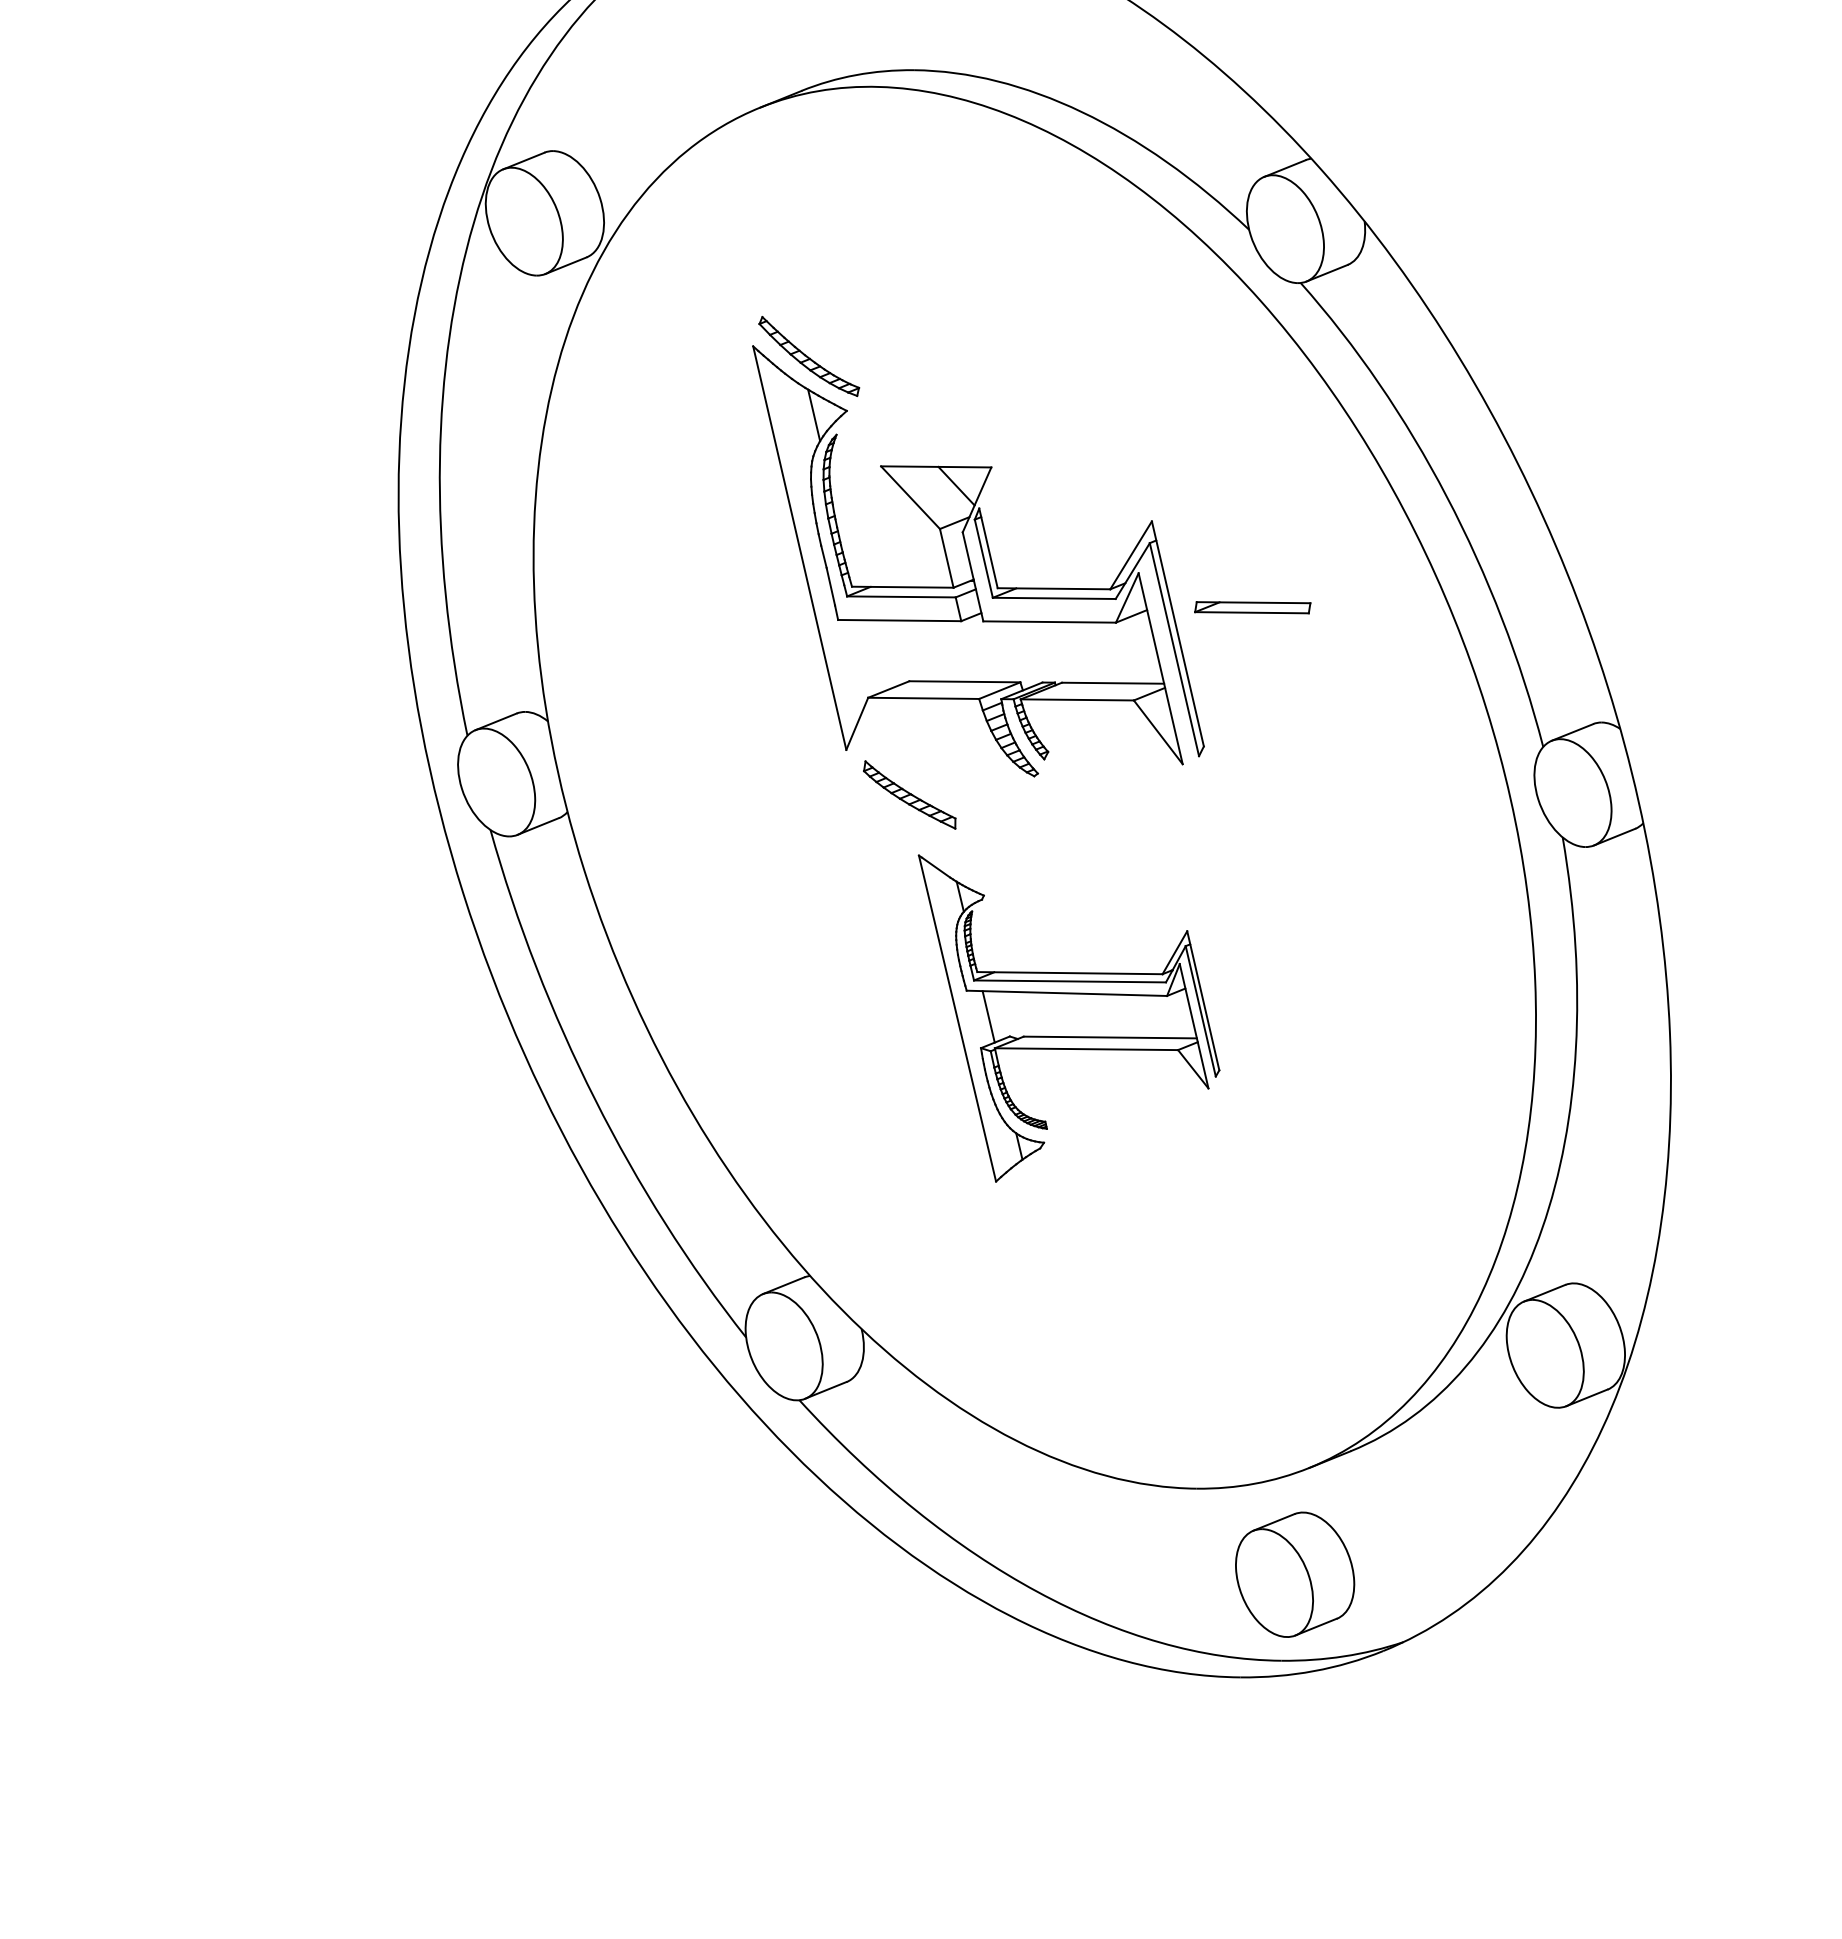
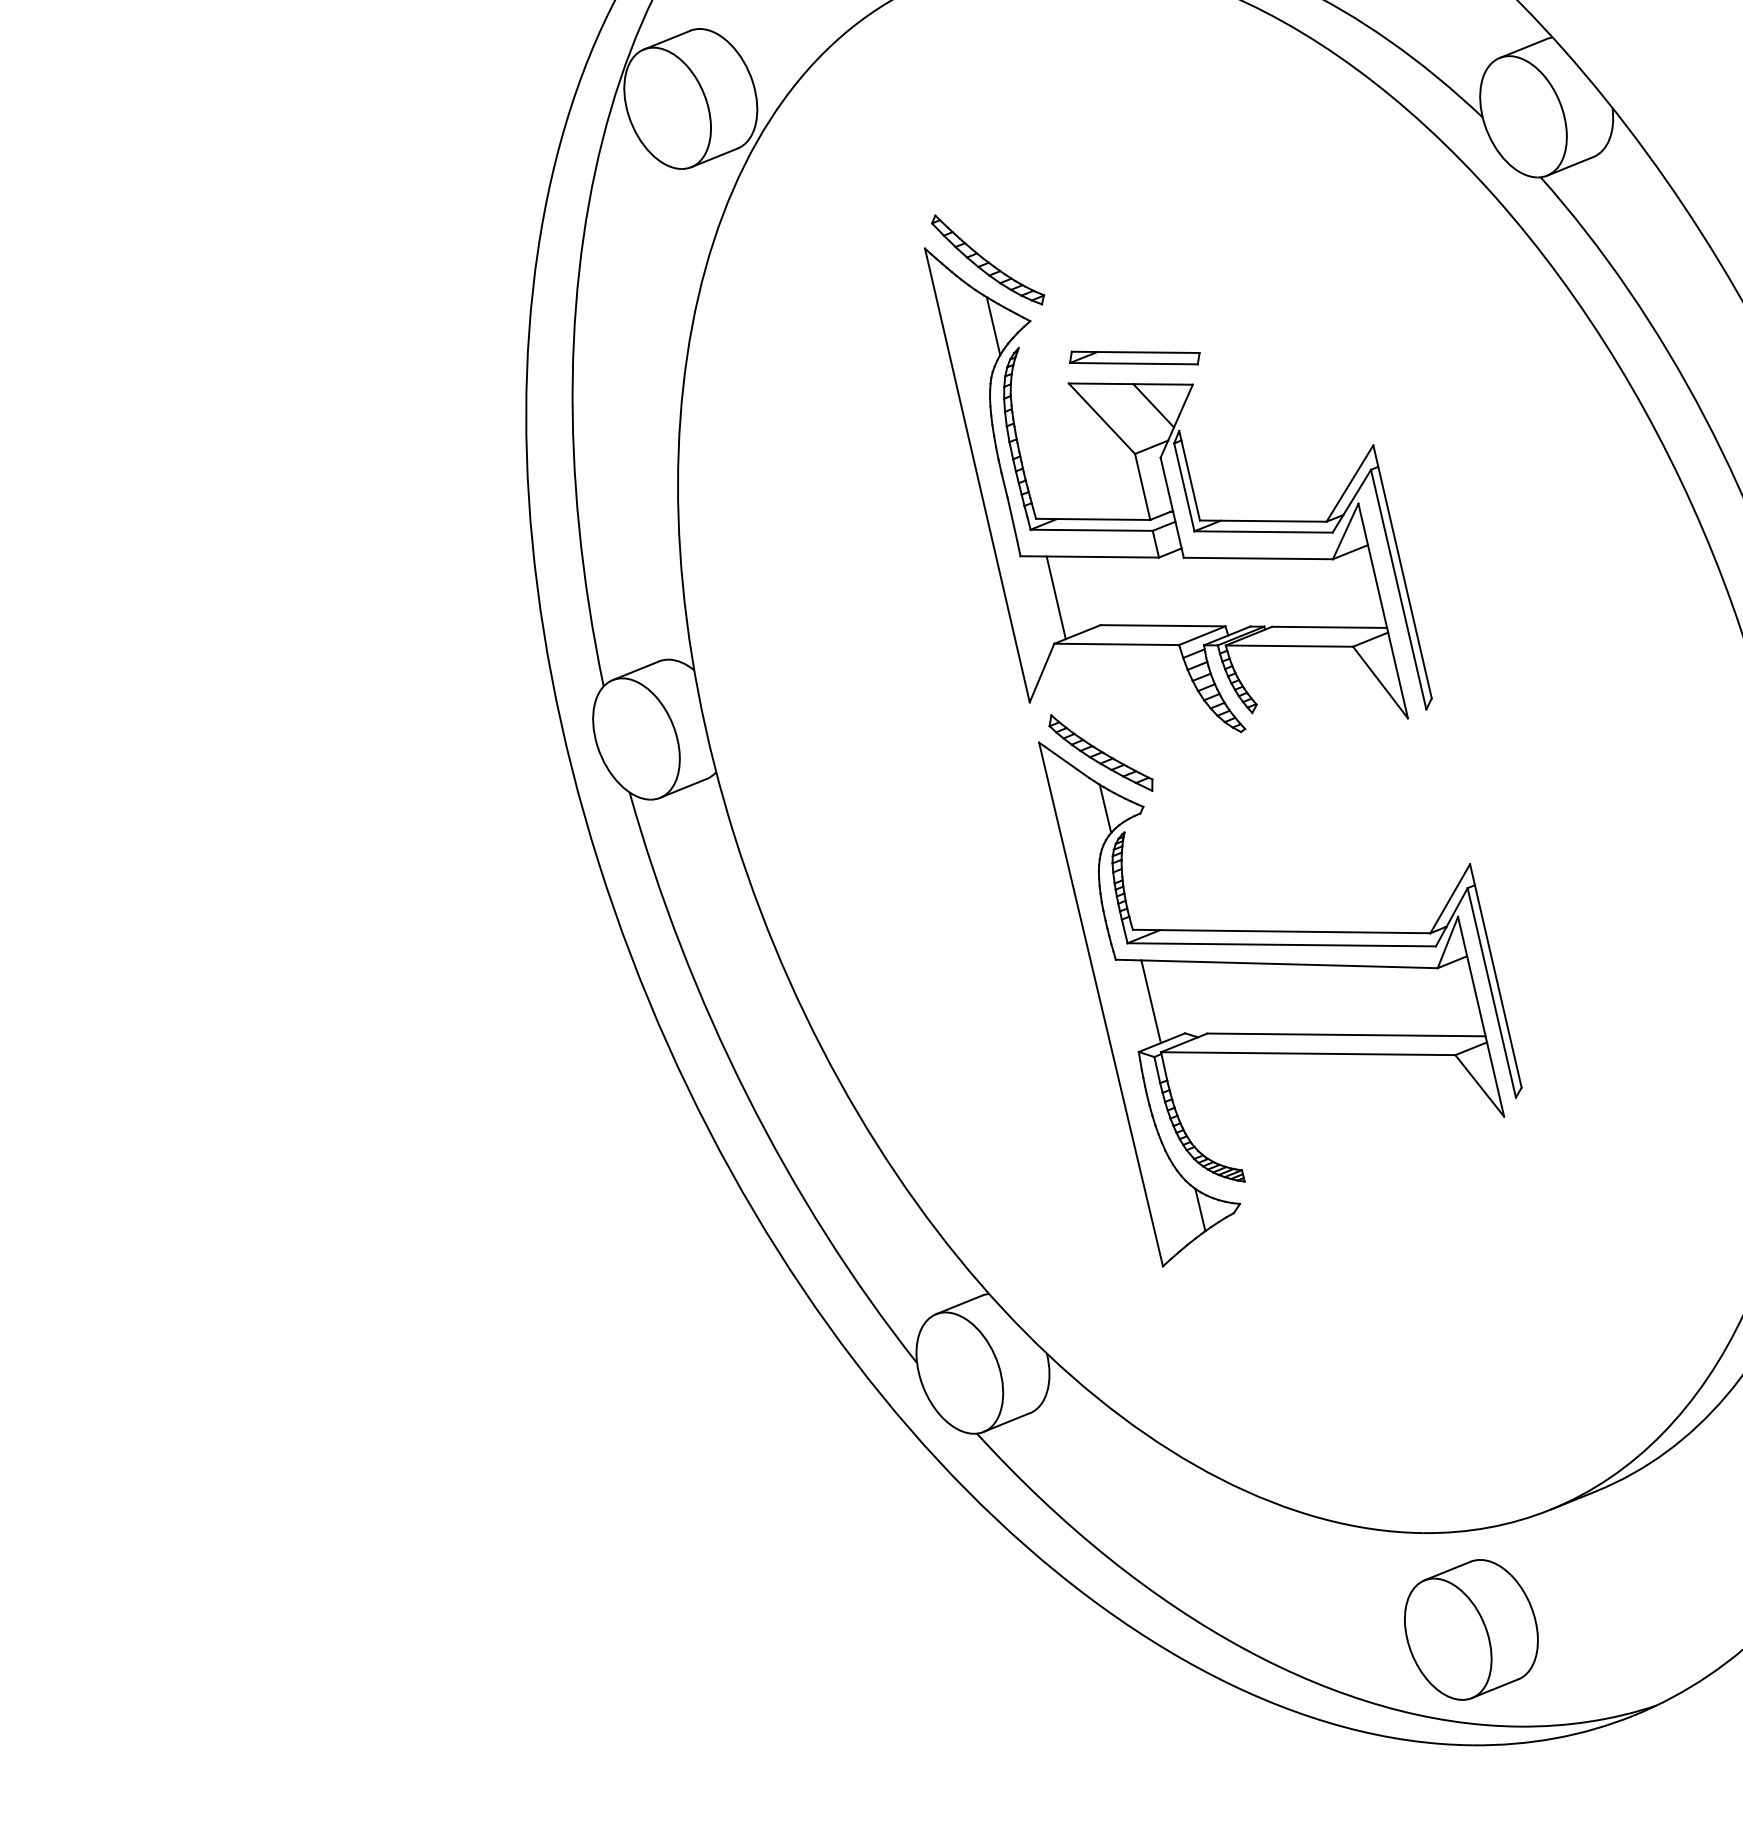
part: (1252, 607) -> (1134, 357), moved
line: (869, 656) -> (1055, 597), added
part: (1068, 1018) -> (1279, 1004), size x1.43
part: (1295, 1574) -> (1471, 1629), moved

